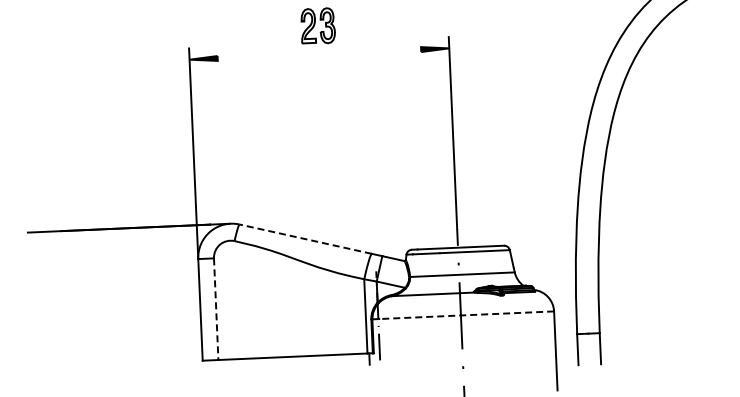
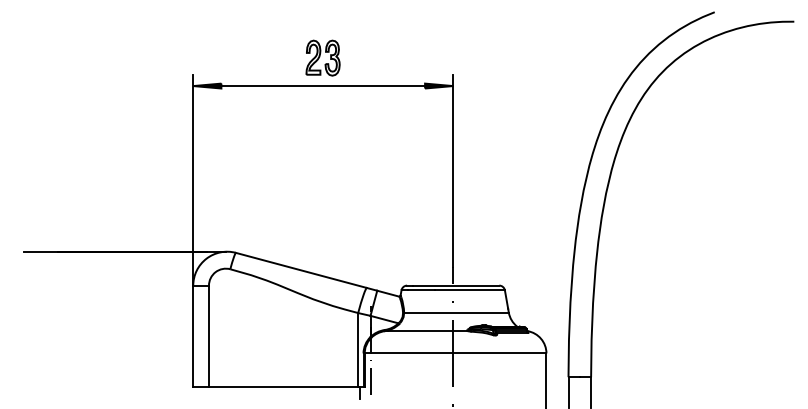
line: (319, 54) -> (323, 86), added
line: (305, 239) -> (301, 270), dashed -> solid
line: (215, 309) -> (208, 336), dashed -> solid
line: (466, 315) -> (458, 353), dashed -> solid

